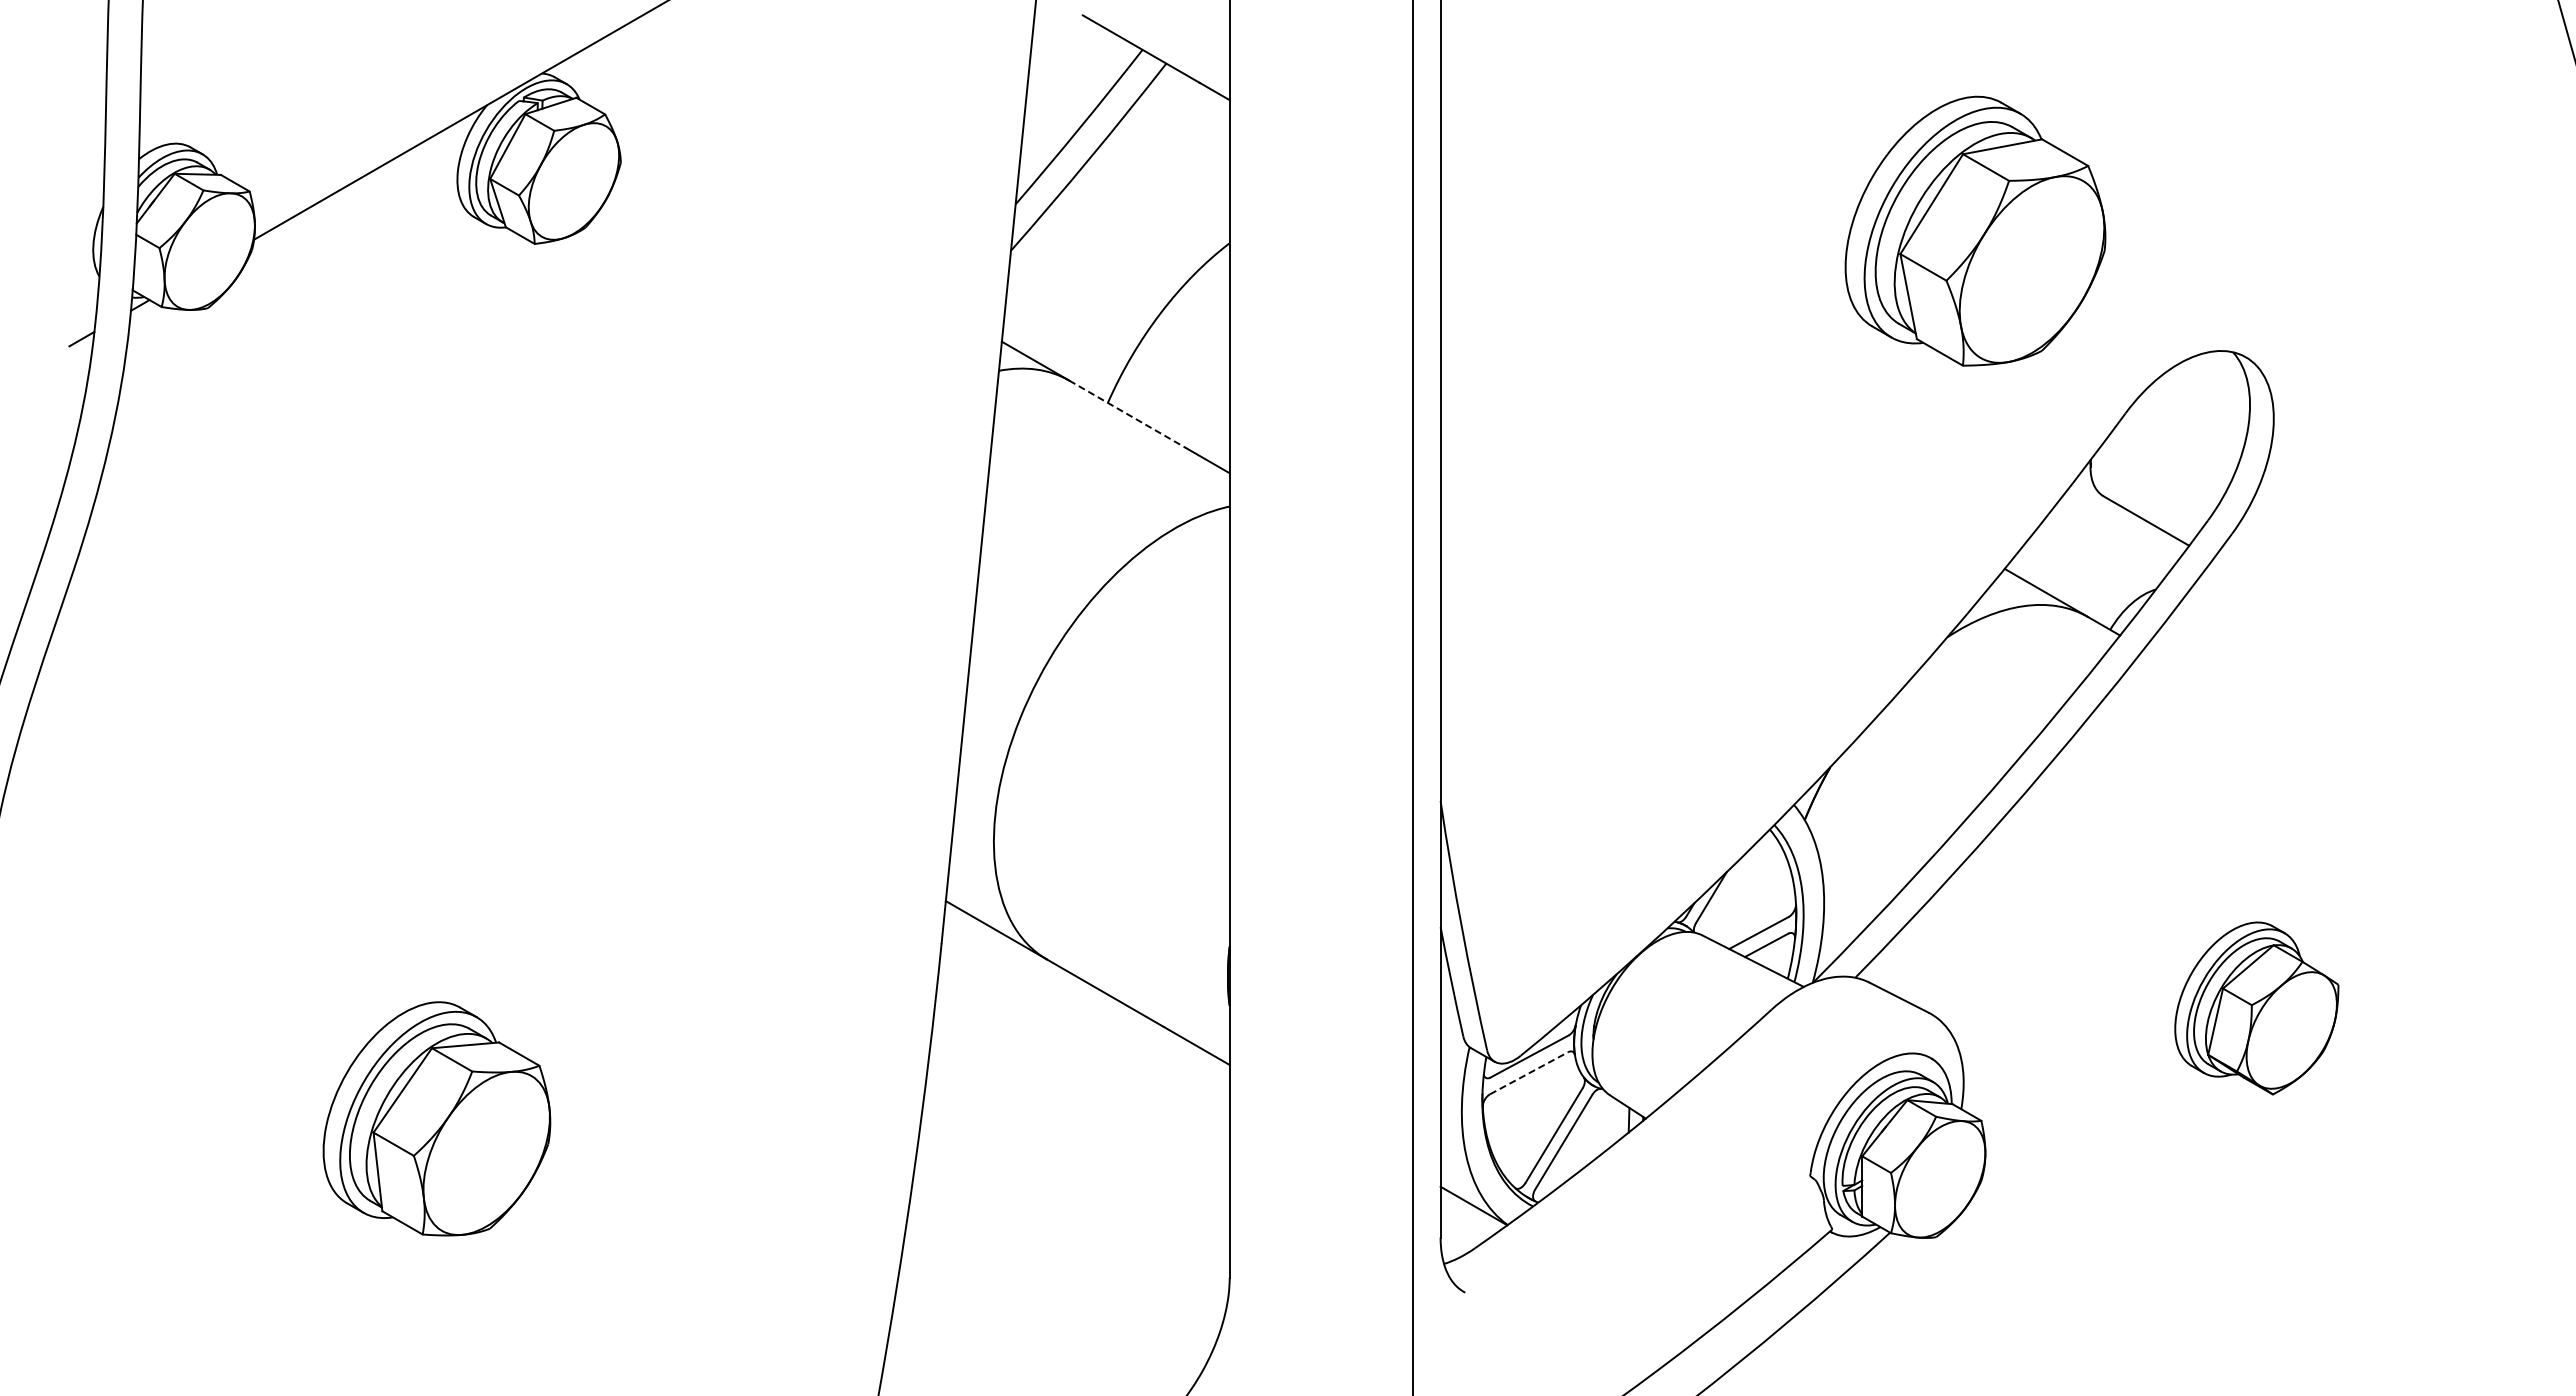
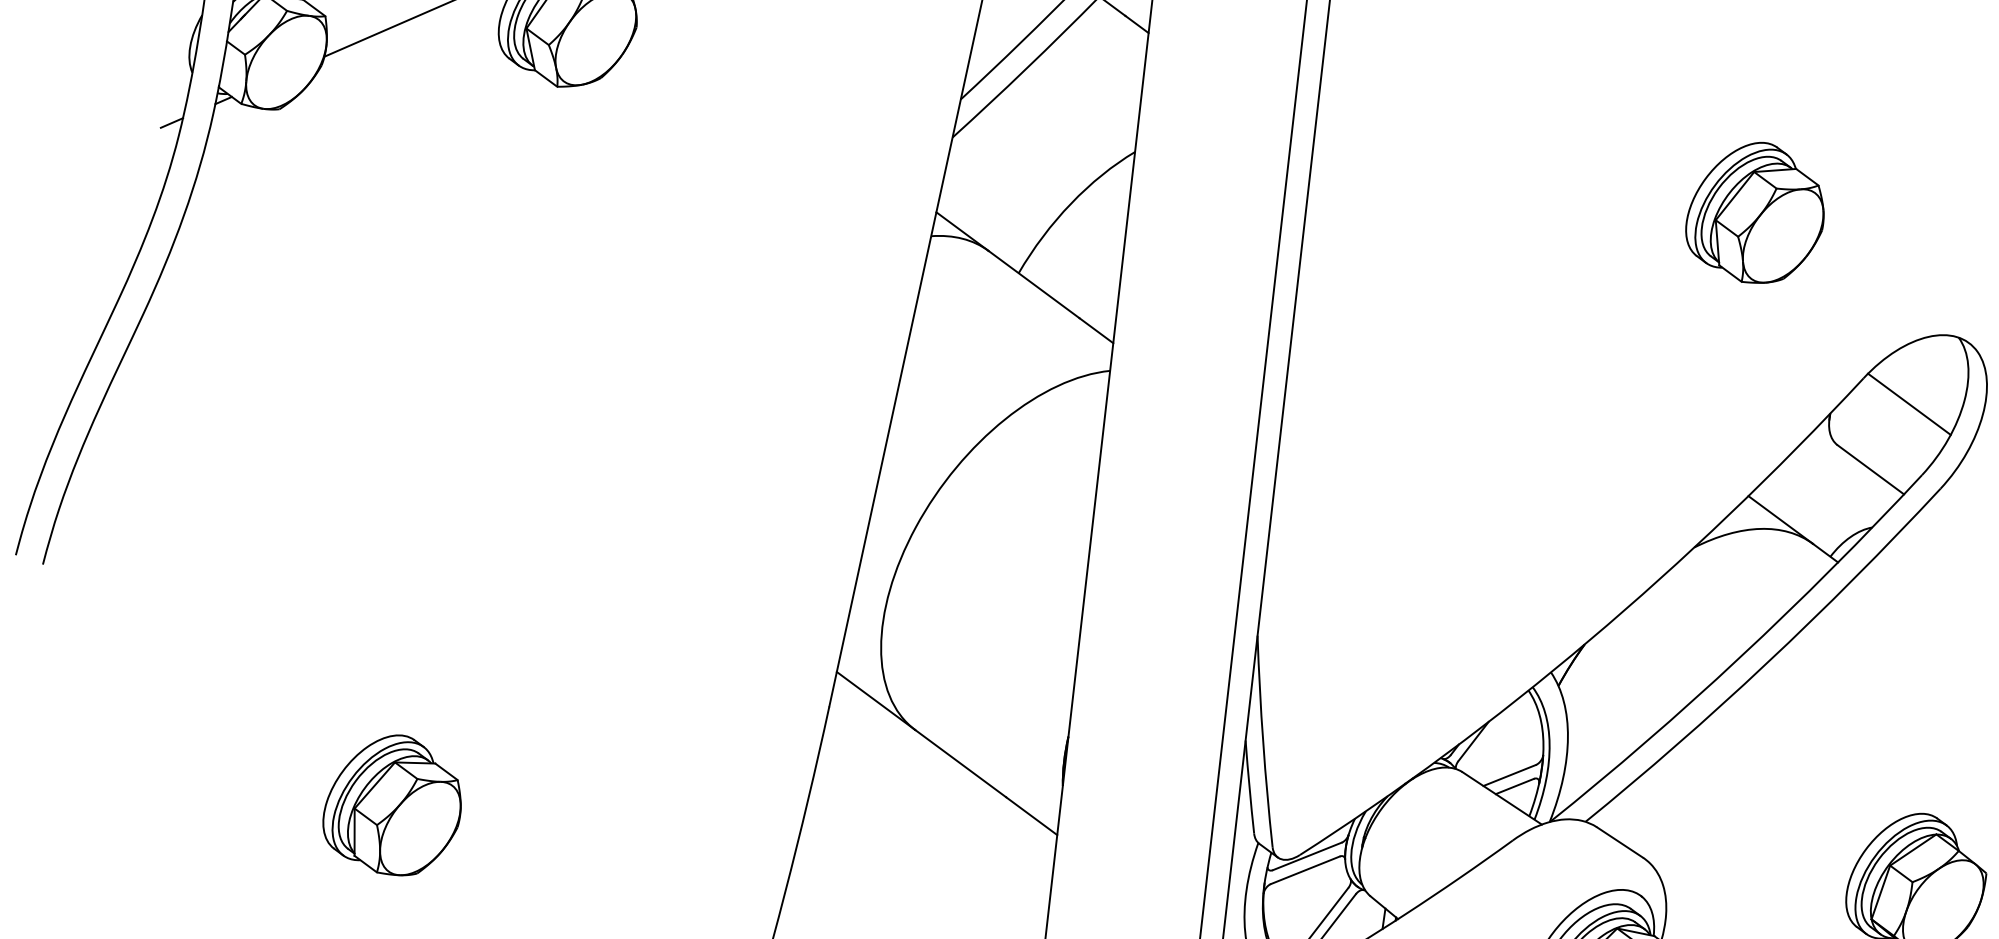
part: (1975, 231) -> (1756, 212), size x0.62
line: (1127, 414) -> (1033, 284), dashed -> solid
line: (2183, 437) -> (1909, 403), added
line: (1529, 1073) -> (1305, 870), dashed -> solid
part: (436, 1118) -> (392, 804), size x0.71

